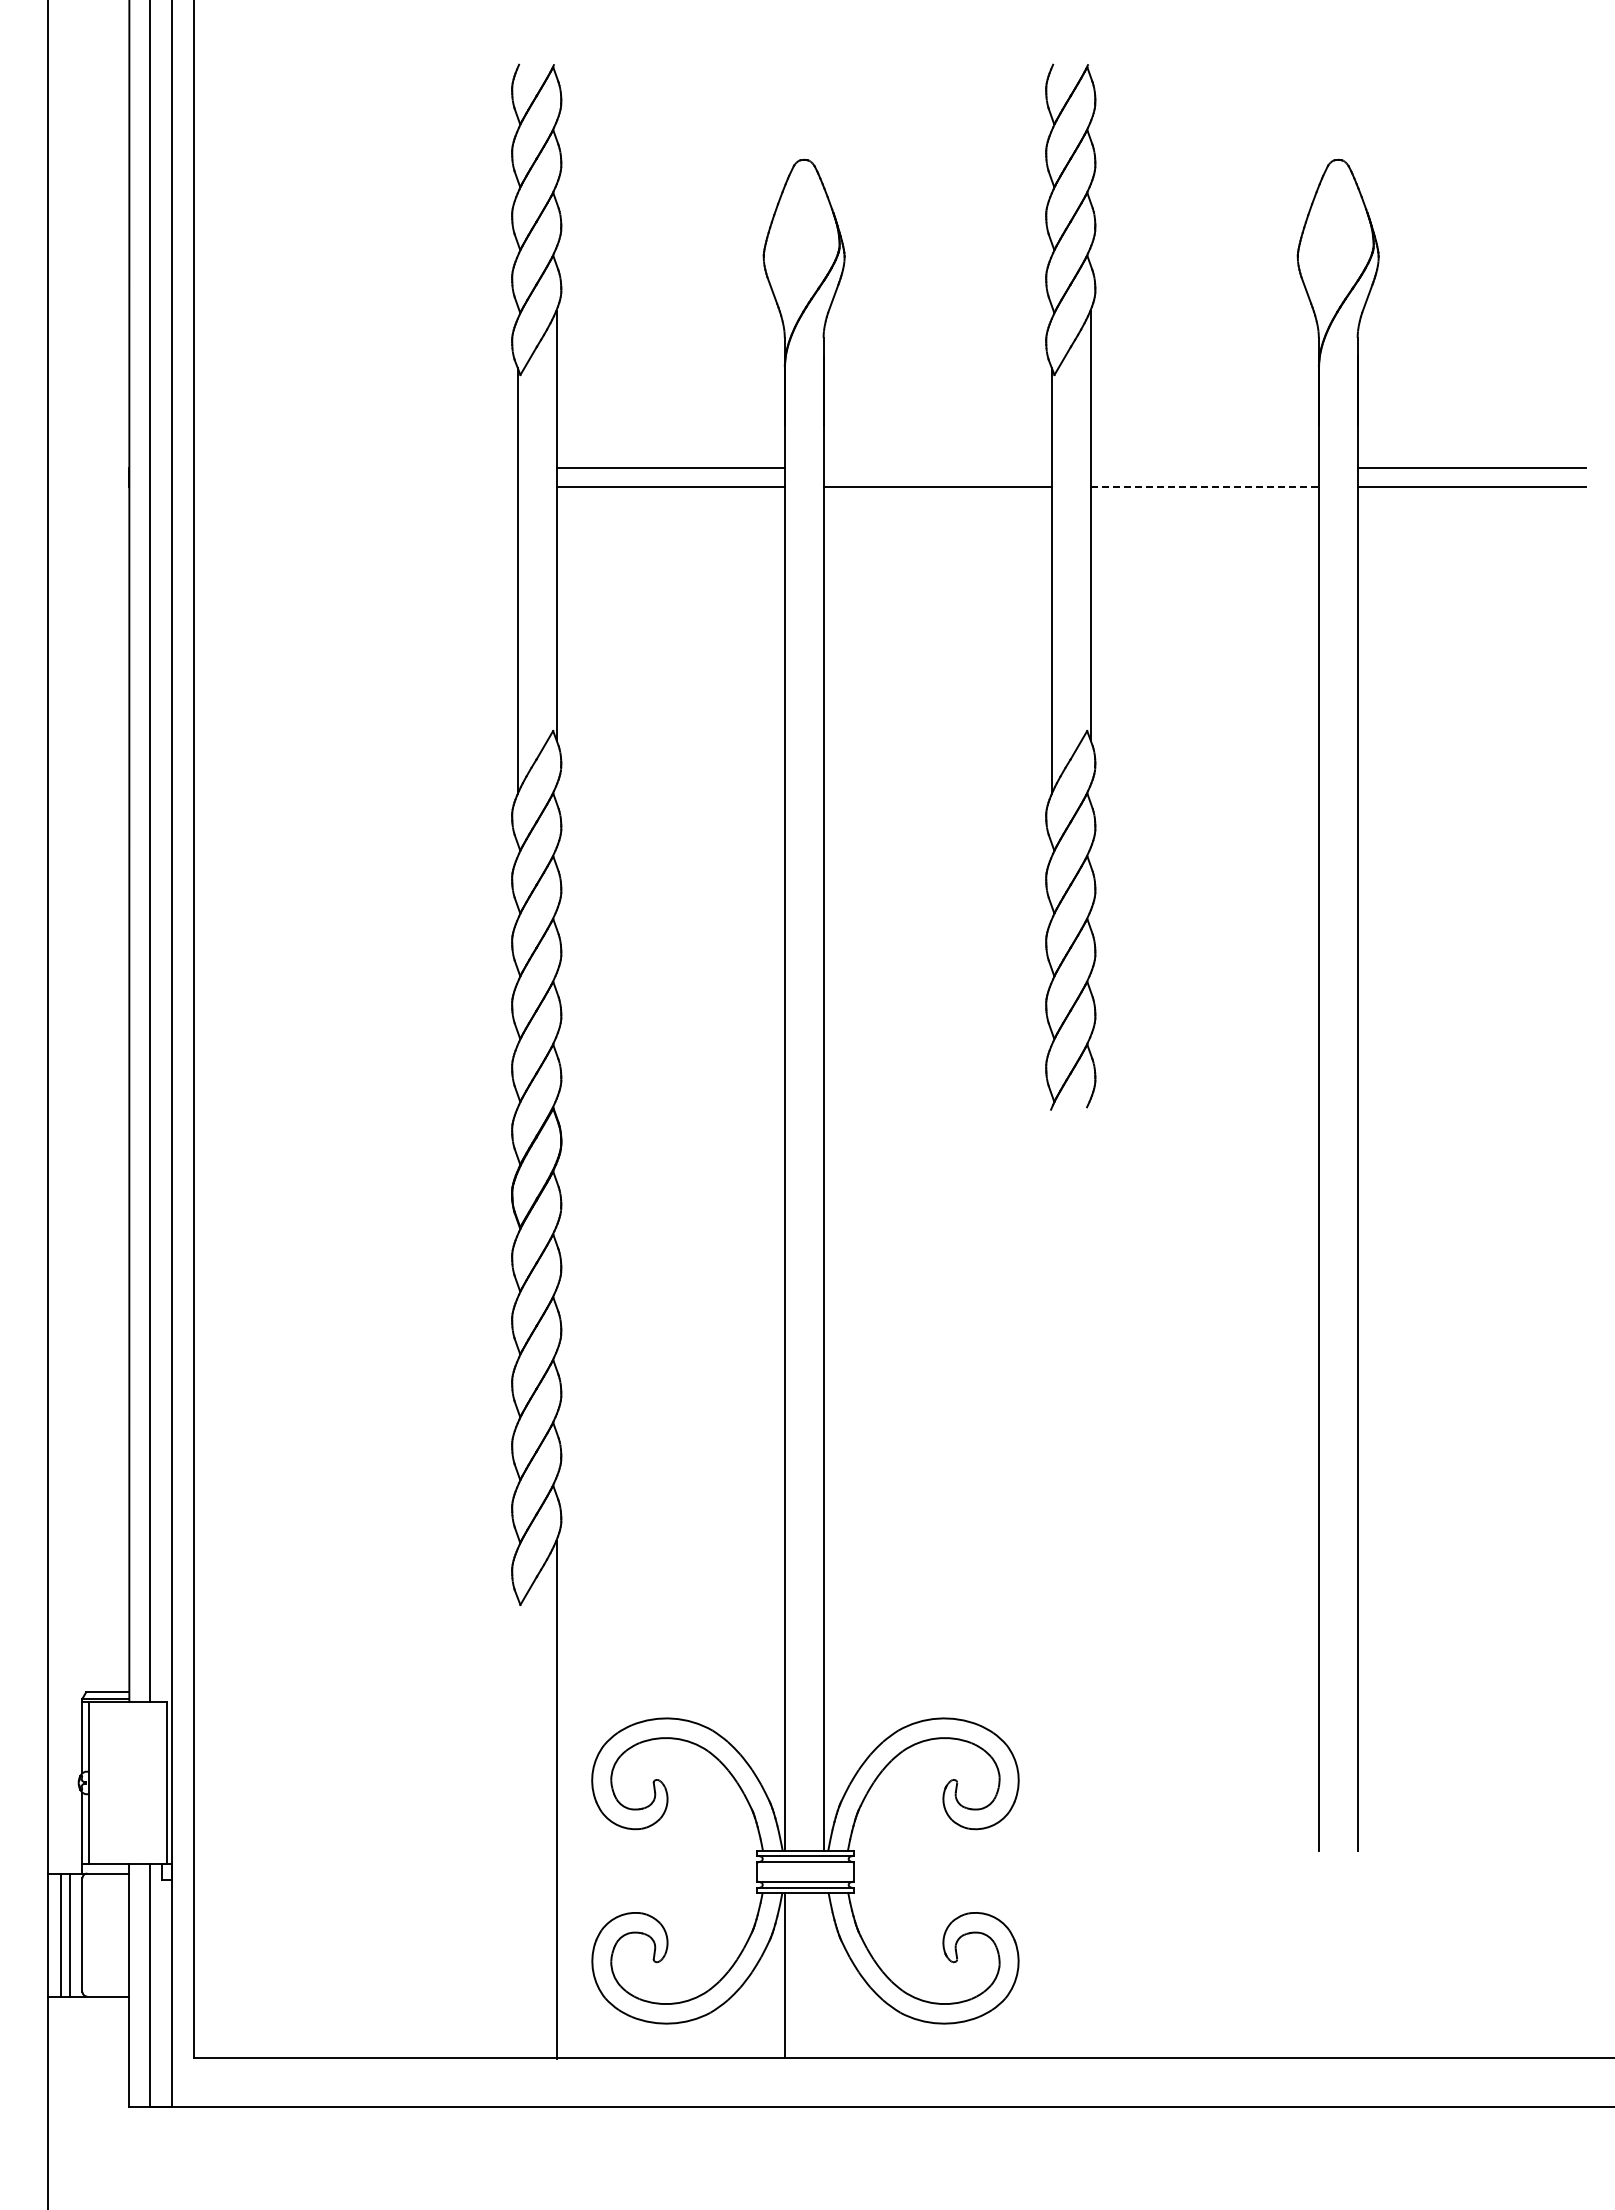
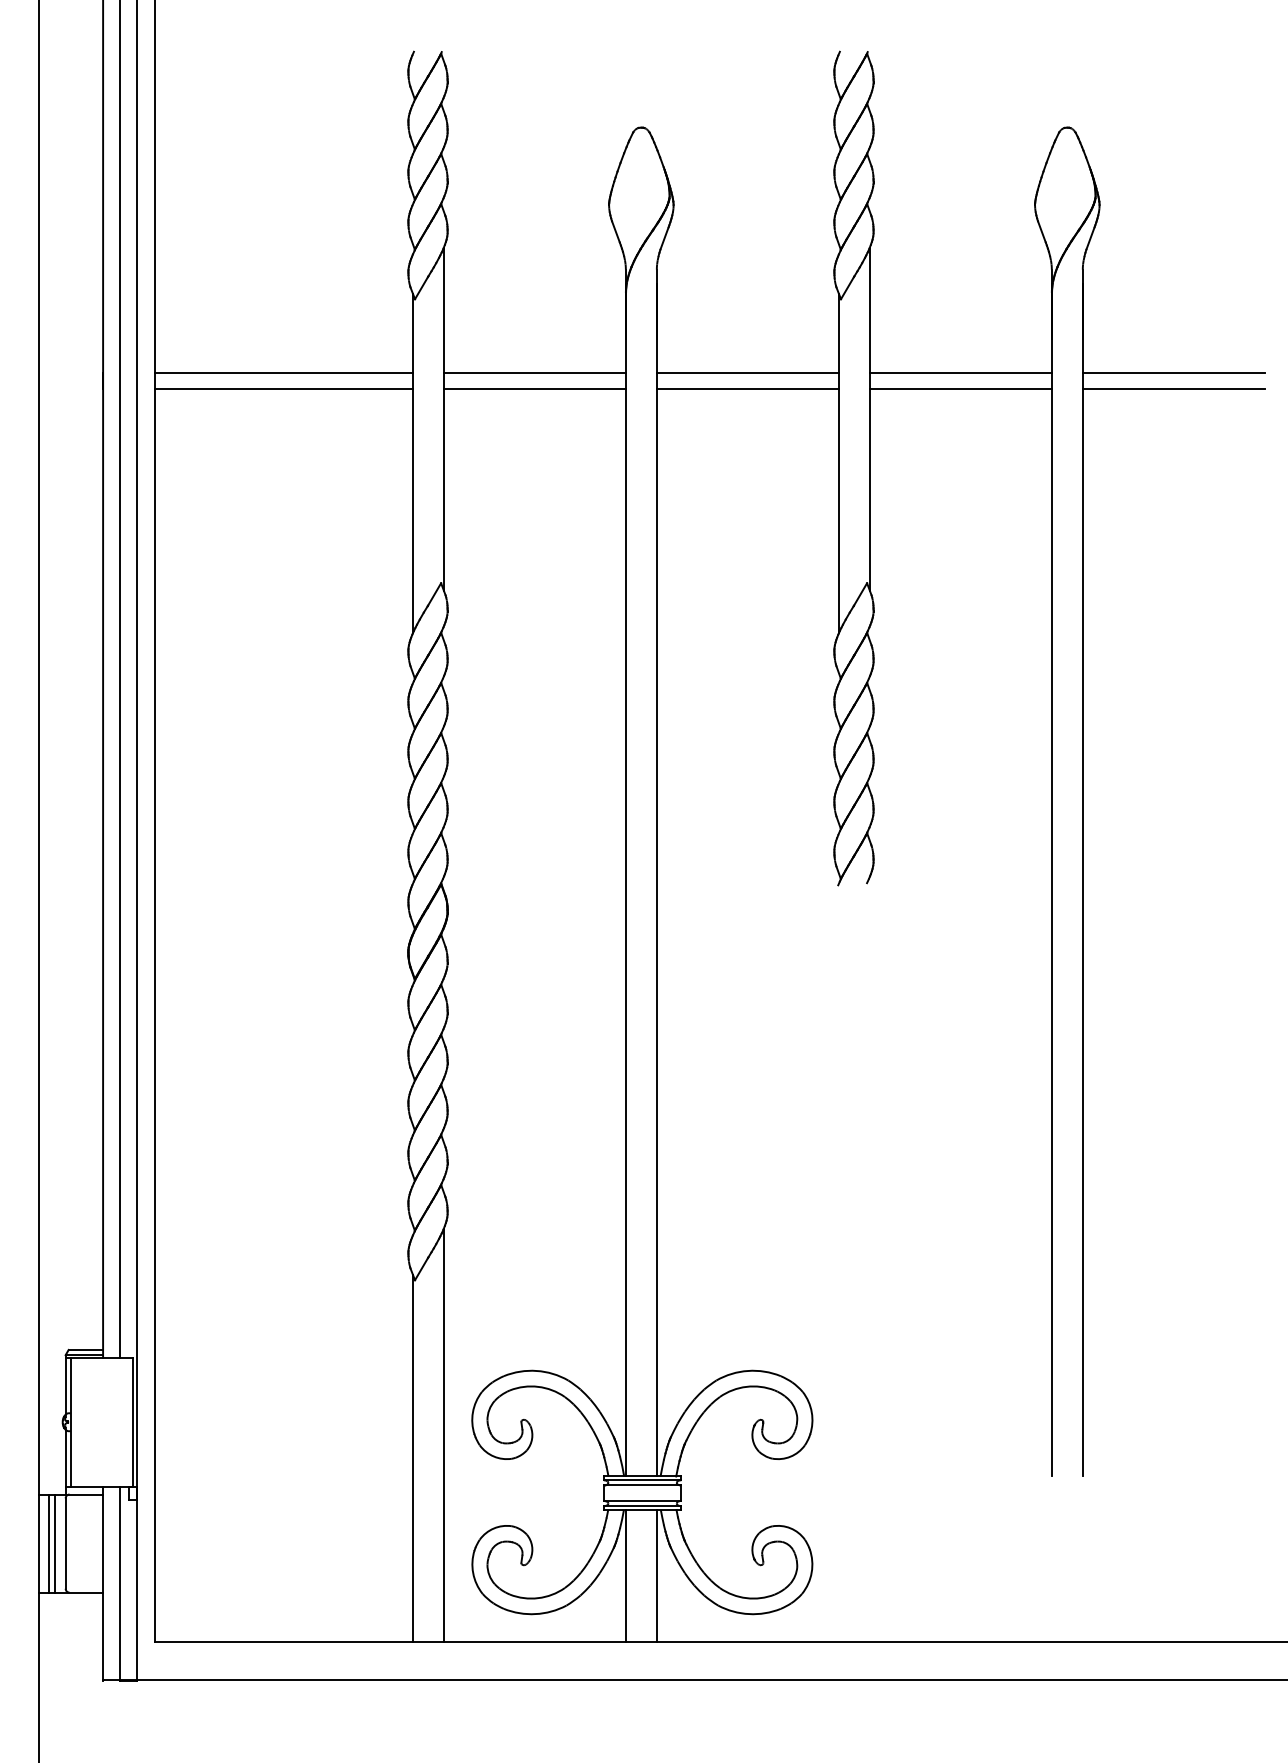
line: (355, 467) -> (283, 373), added
line: (937, 467) -> (747, 373), added
line: (1204, 467) -> (960, 373), added
line: (355, 487) -> (283, 388), added
line: (1205, 487) -> (961, 388), dashed -> solid
line: (517, 1828) -> (412, 1458), added
line: (823, 1975) -> (656, 1575), added

